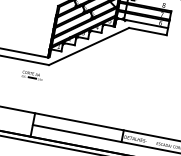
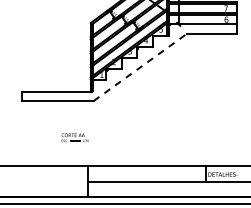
line: (89, 46) -> (140, 67), solid -> dashed
part: (32, 75) -> (74, 137), moved

